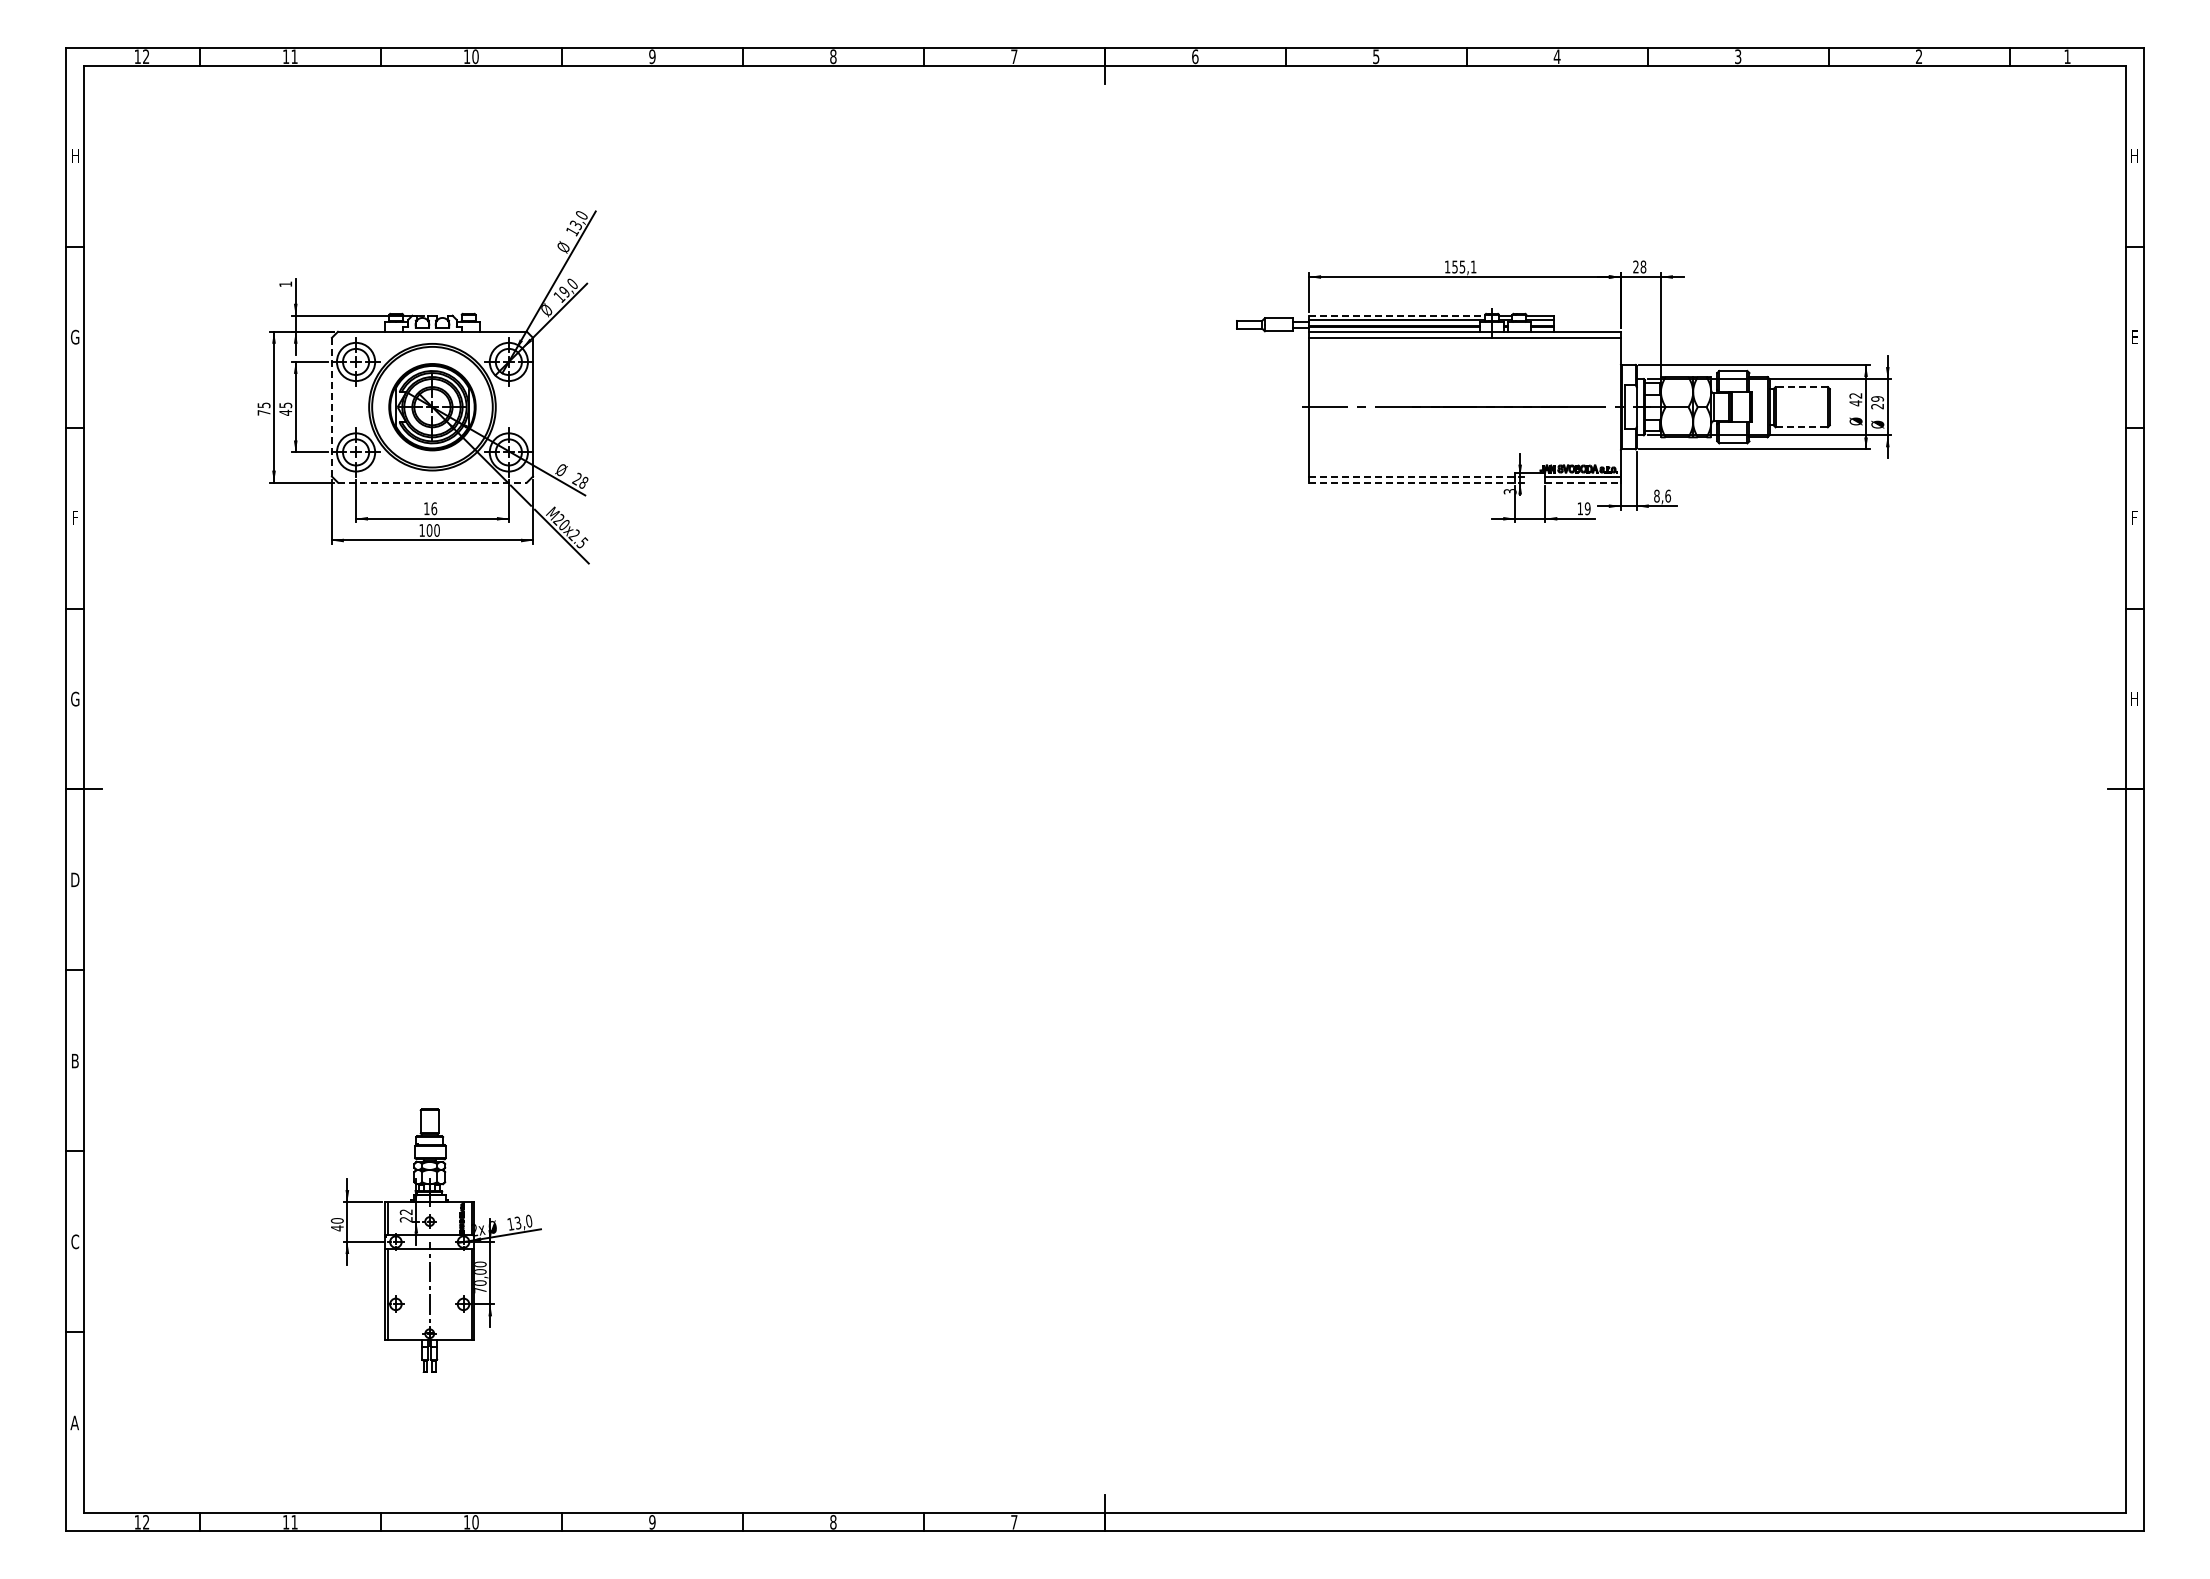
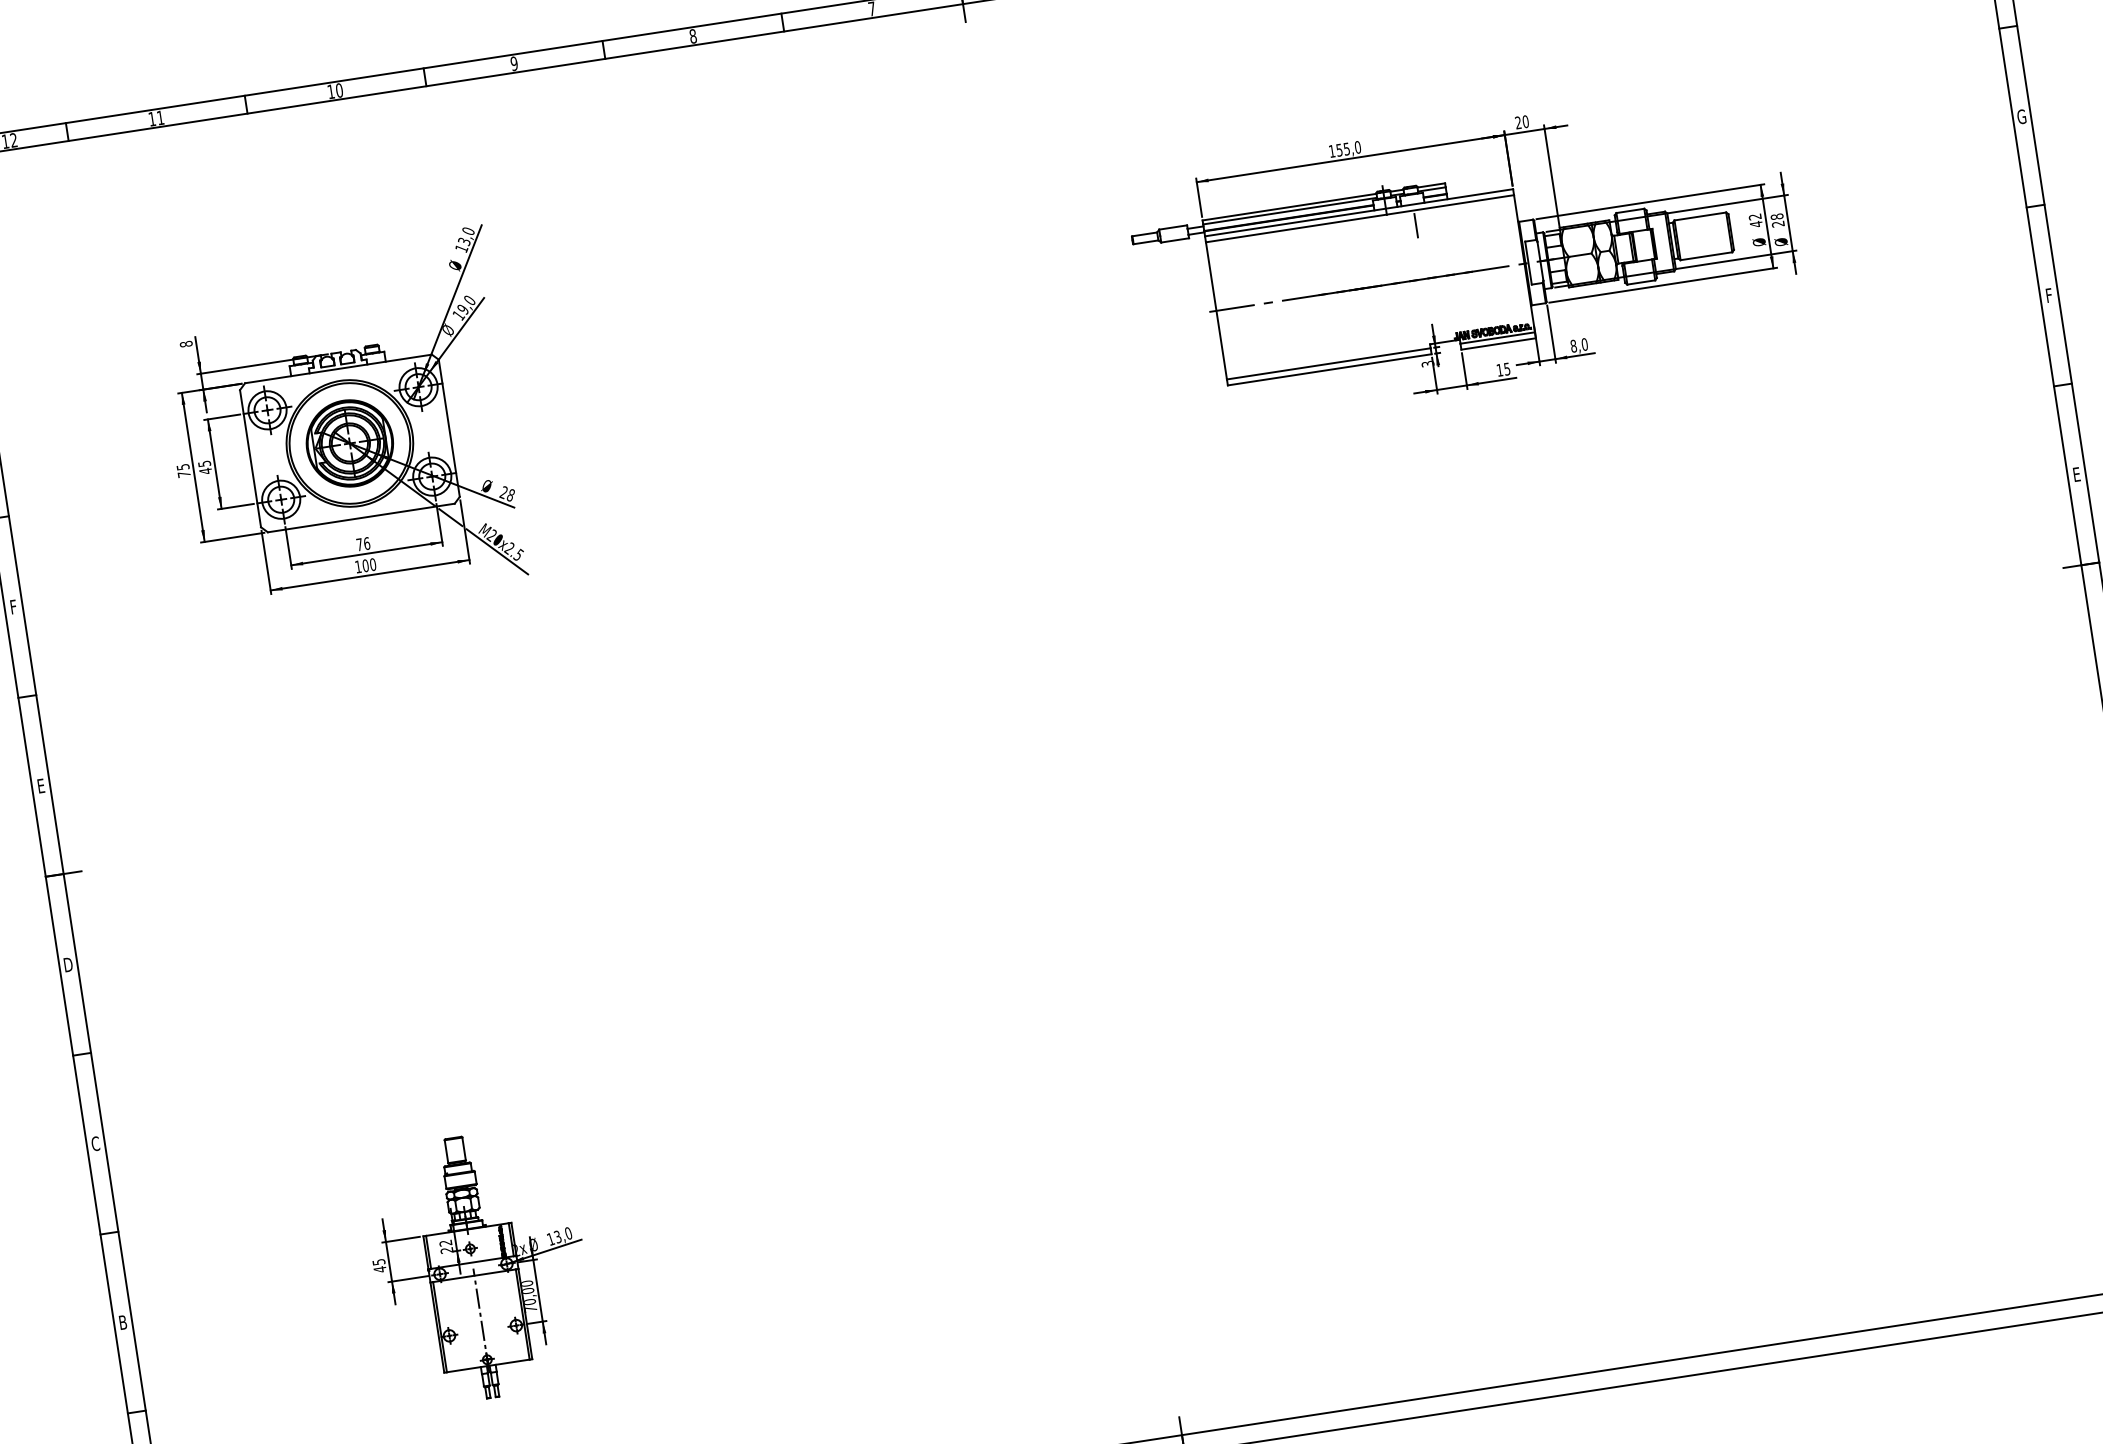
text: (1473, 266) -> (1357, 146), 155,1 -> 155,0
text: (1643, 266) -> (1525, 121), 28 -> 20
text: (285, 284) -> (186, 344), 1 -> 8
line: (1397, 315) -> (1289, 206), dashed -> solid
text: (2134, 336) -> (2021, 116), E -> G
line: (1519, 352) -> (1416, 224), added
line: (1801, 387) -> (1700, 216), dashed -> solid
text: (1877, 398) -> (1776, 216), 29 -> 28
line: (331, 407) -> (250, 459), dashed -> solid
line: (1802, 427) -> (1707, 256), dashed -> solid
line: (1412, 476) -> (1329, 363), dashed -> solid
line: (432, 482) -> (361, 517), dashed -> solid
line: (1412, 482) -> (1330, 369), dashed -> solid
line: (1583, 482) -> (1499, 343), dashed -> solid
text: (1668, 495) -> (1585, 343), 8,6 -> 8,0
text: (426, 508) -> (359, 544), 16 -> 76
text: (1587, 508) -> (1506, 368), 19 -> 15
text: (75, 698) -> (41, 785), G -> E
text: (2134, 698) -> (2076, 473), H -> E
text: (75, 1060) -> (95, 1143), B -> C
text: (336, 1220) -> (378, 1261), 40 -> 45
text: (75, 1241) -> (123, 1322), C -> B

